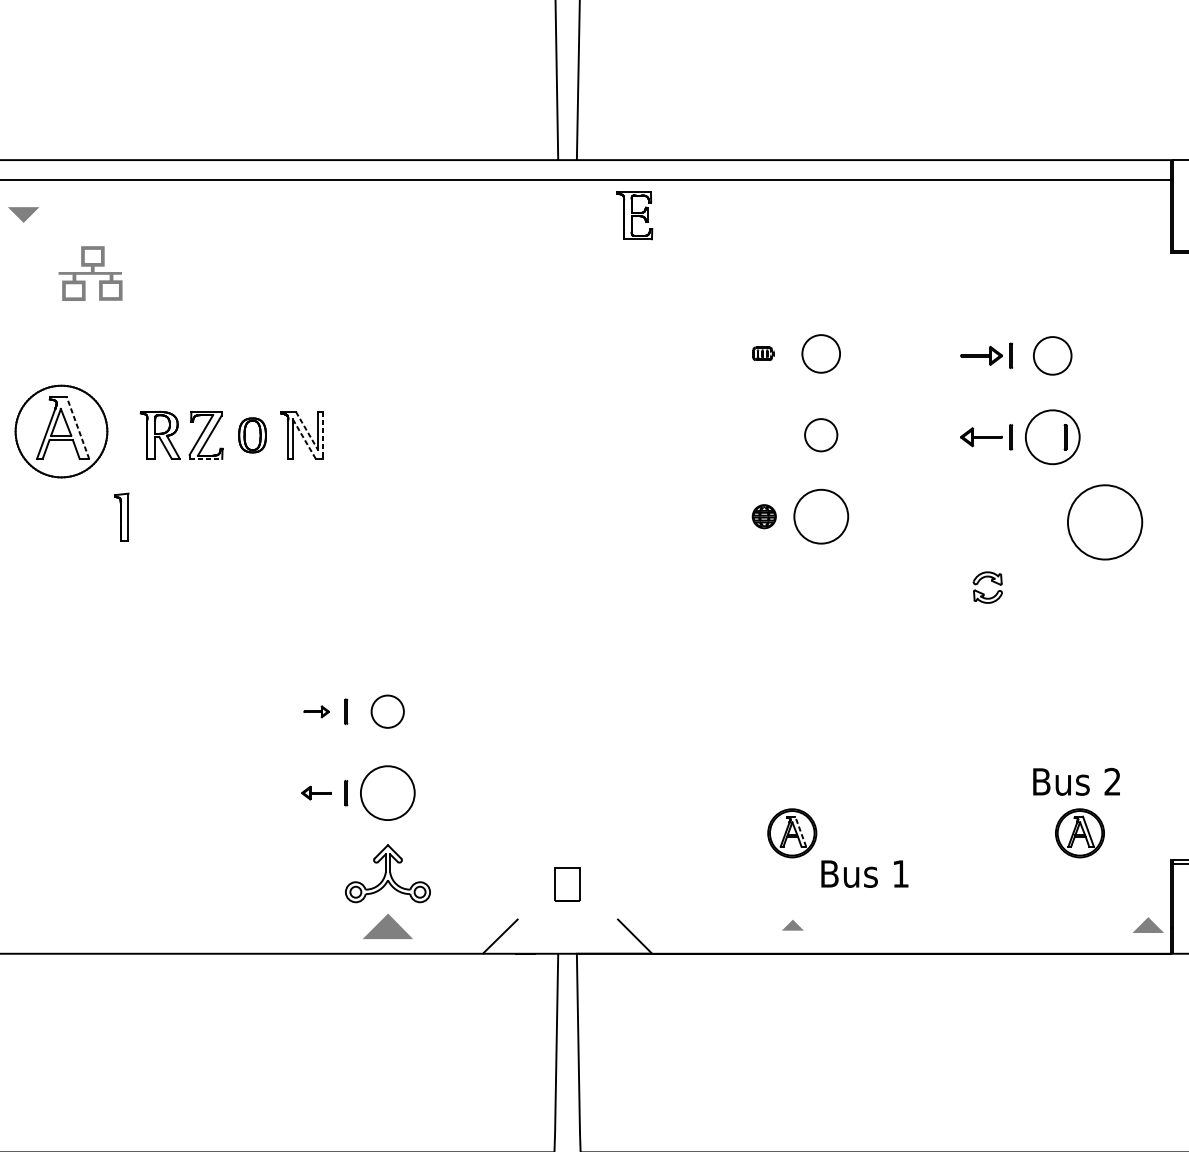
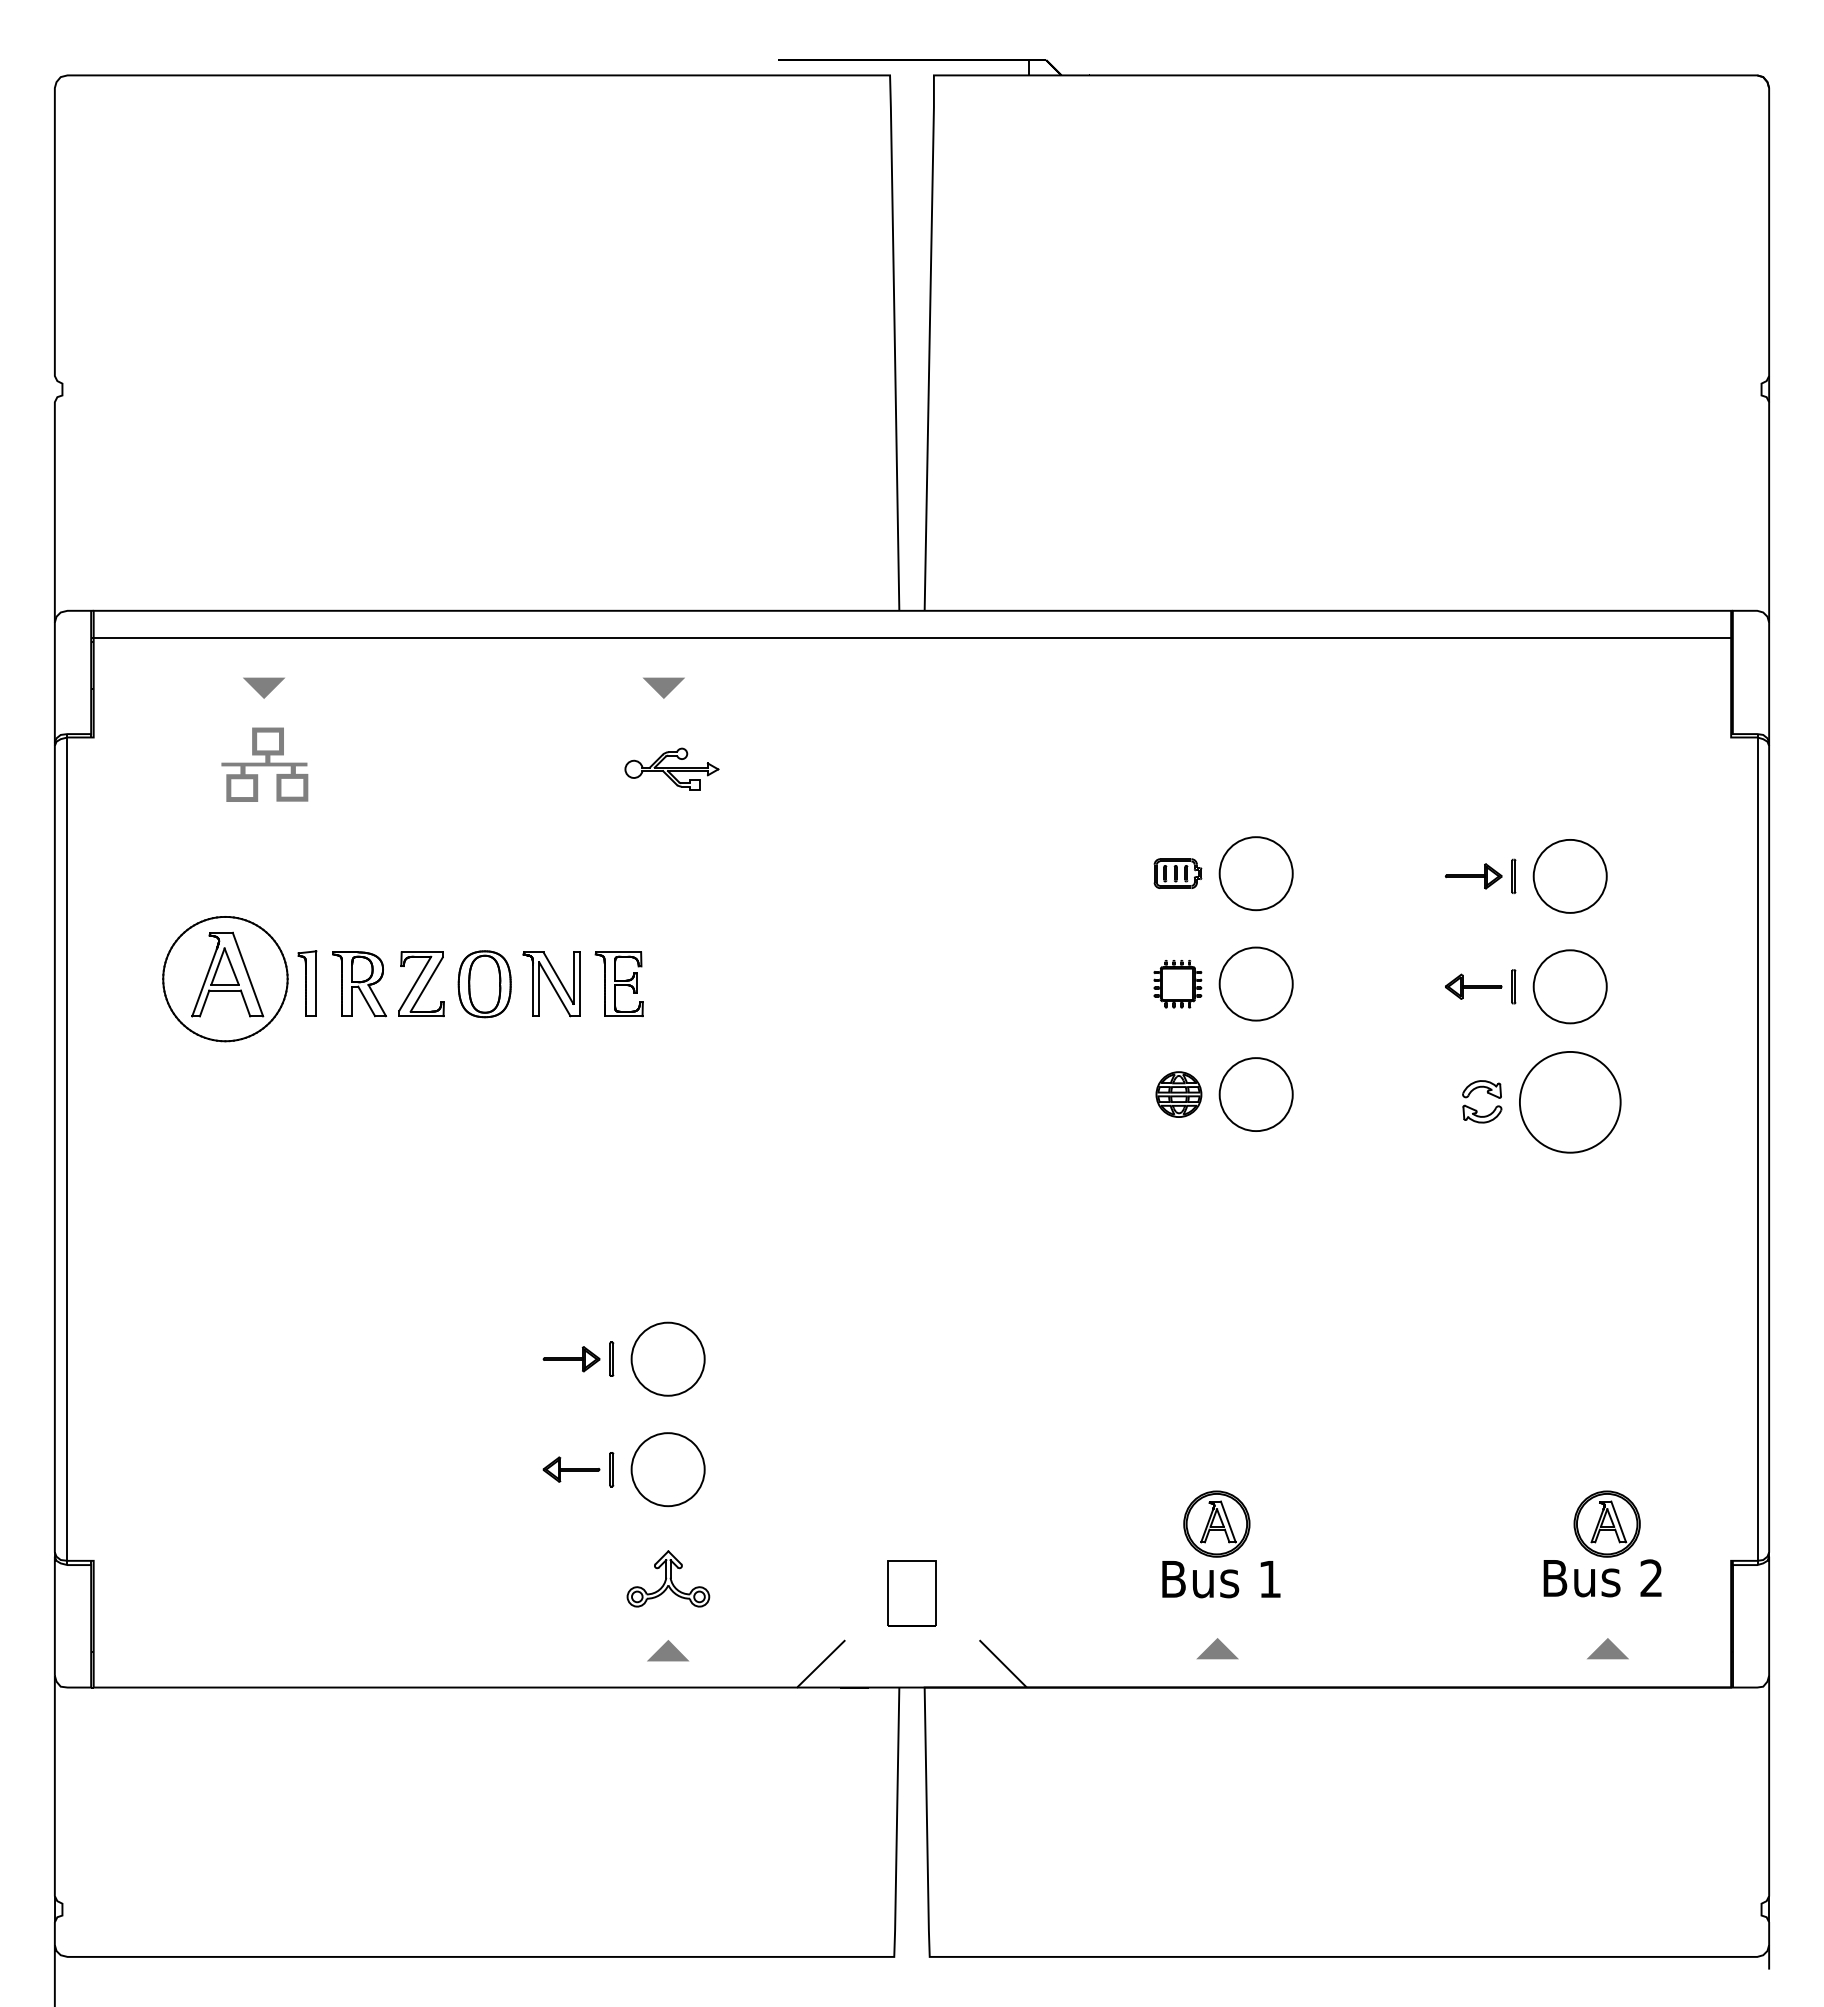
part: (23, 214) -> (263, 687), moved
part: (634, 215) -> (618, 983), moved
fill: (384, 217) -> (663, 688), added
part: (390, 276) -> (671, 768), added
part: (763, 353) -> (1177, 873), size x1.67
part: (820, 353) -> (1255, 873), size x1.43
part: (1052, 355) -> (1569, 876), size x1.43
line: (77, 428) -> (247, 974), dashed -> solid
line: (306, 431) -> (558, 978), dashed -> solid
part: (820, 434) -> (1255, 983), size x1.67
part: (252, 435) -> (484, 984), size x1.43
line: (322, 435) -> (579, 984), dashed -> solid
part: (763, 435) -> (1177, 984), added
part: (1065, 437) -> (1587, 986), removed
line: (304, 438) -> (554, 988), dashed -> solid
line: (206, 459) -> (421, 1016), dashed -> solid
part: (763, 516) -> (1178, 1094), size x1.43
part: (121, 517) -> (307, 983), moved
part: (1105, 522) -> (1570, 1102), moved
part: (991, 581) -> (1487, 1093), moved
part: (316, 711) -> (571, 1359), size x1.67
part: (387, 711) -> (667, 1358), size x1.67
text: (1076, 781) -> (1602, 1578), moved
part: (316, 793) -> (571, 1469), size x1.43
line: (800, 831) -> (1228, 1521), dashed -> solid
part: (388, 873) -> (668, 1578), size x0.71
text: (864, 874) -> (1221, 1579), moved
part: (567, 884) -> (911, 1593), size x1.43
part: (792, 924) -> (1217, 1648), size x1.43
part: (1148, 924) -> (1607, 1648), moved
part: (387, 926) -> (667, 1650), size x0.62

